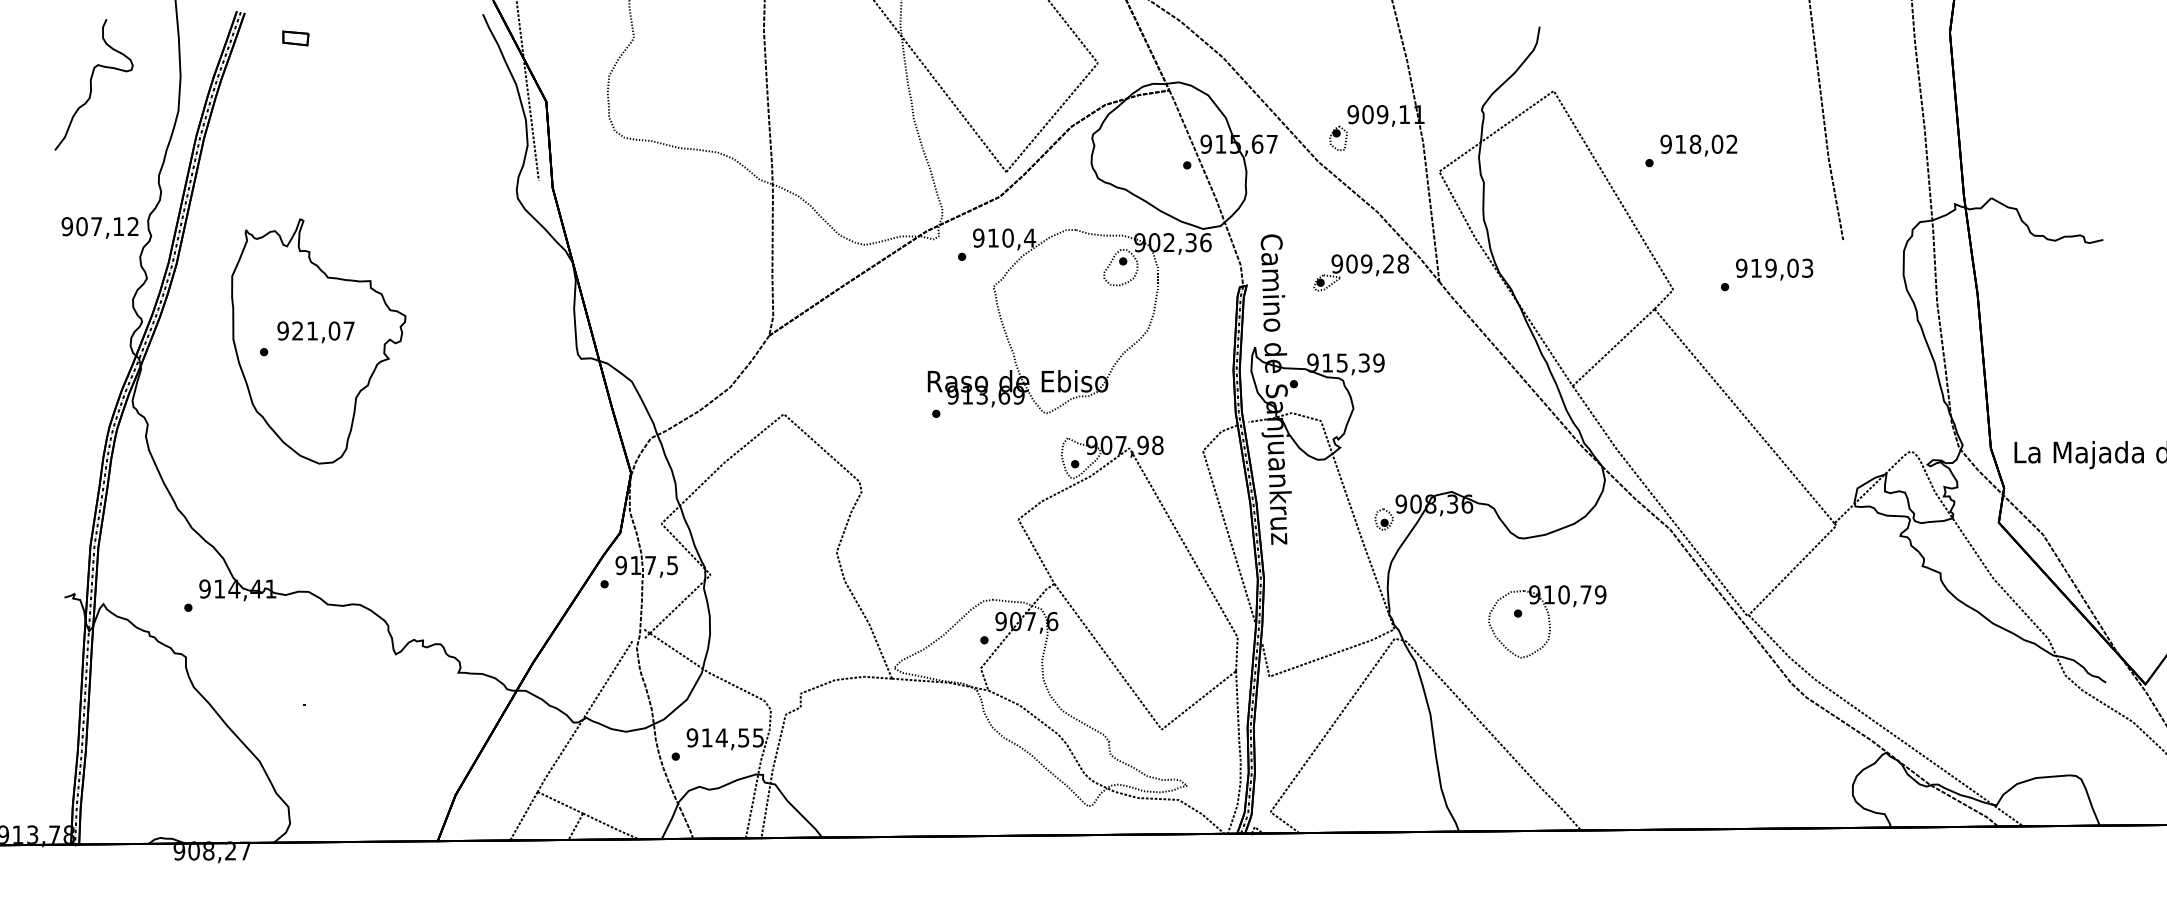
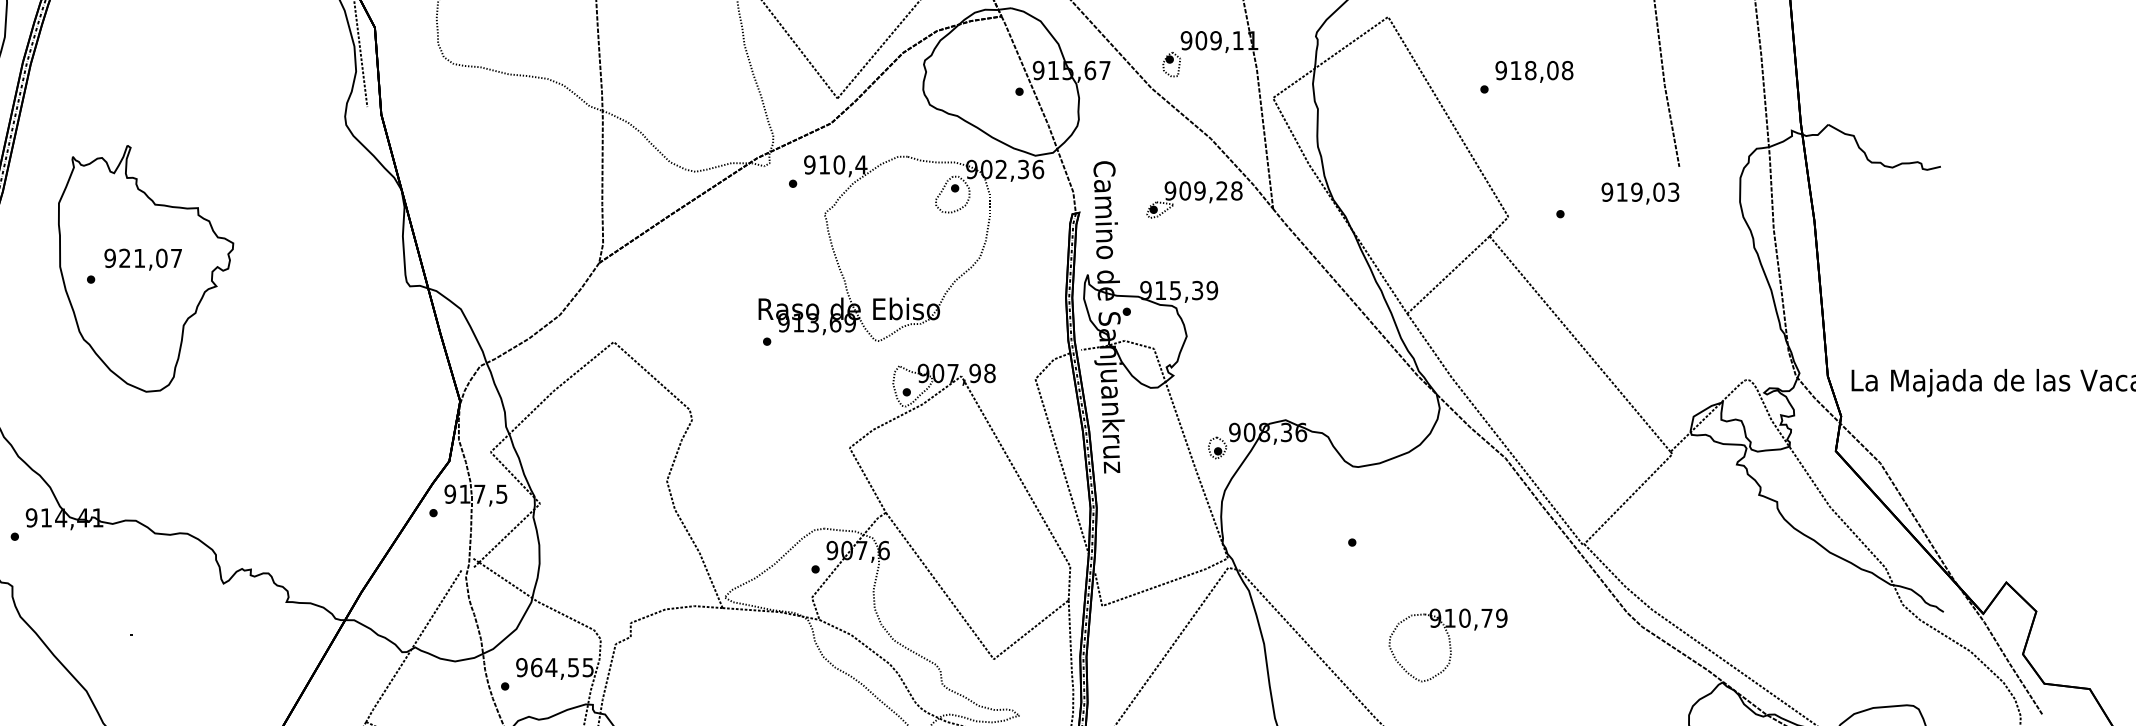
text: (1731, 143) -> (1566, 69), 918,02 -> 918,08
text: (1774, 269) -> (1640, 193), moved
part: (1547, 621) -> (1448, 645), moved
text: (707, 737) -> (537, 667), 914,55 -> 964,55

